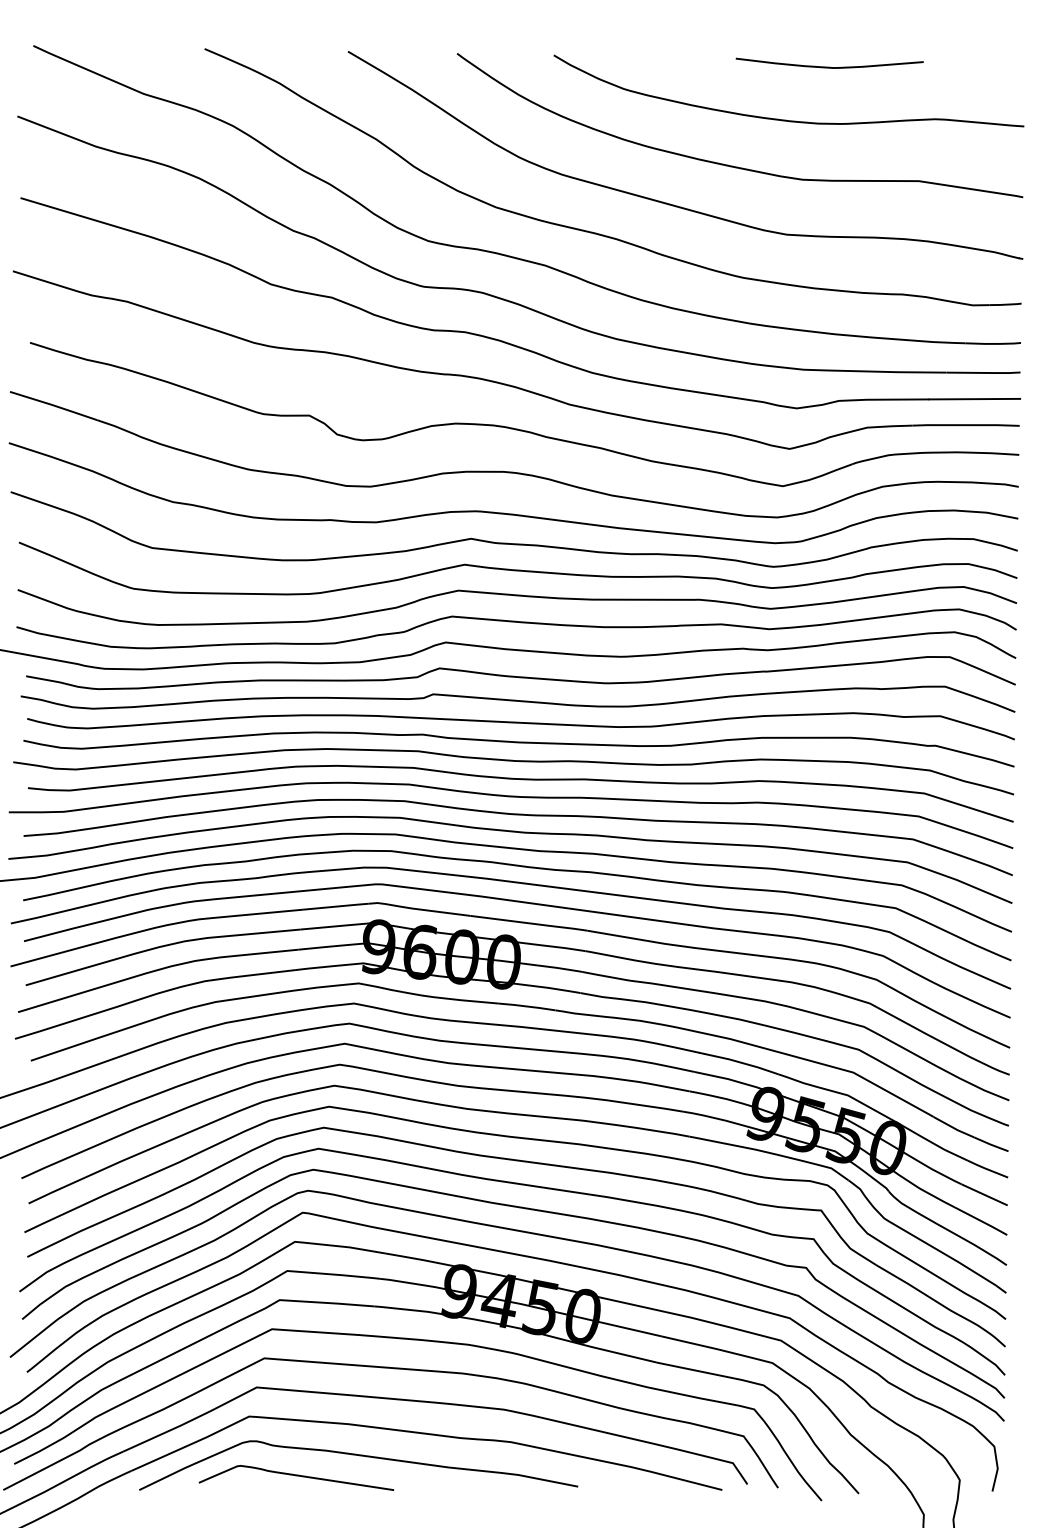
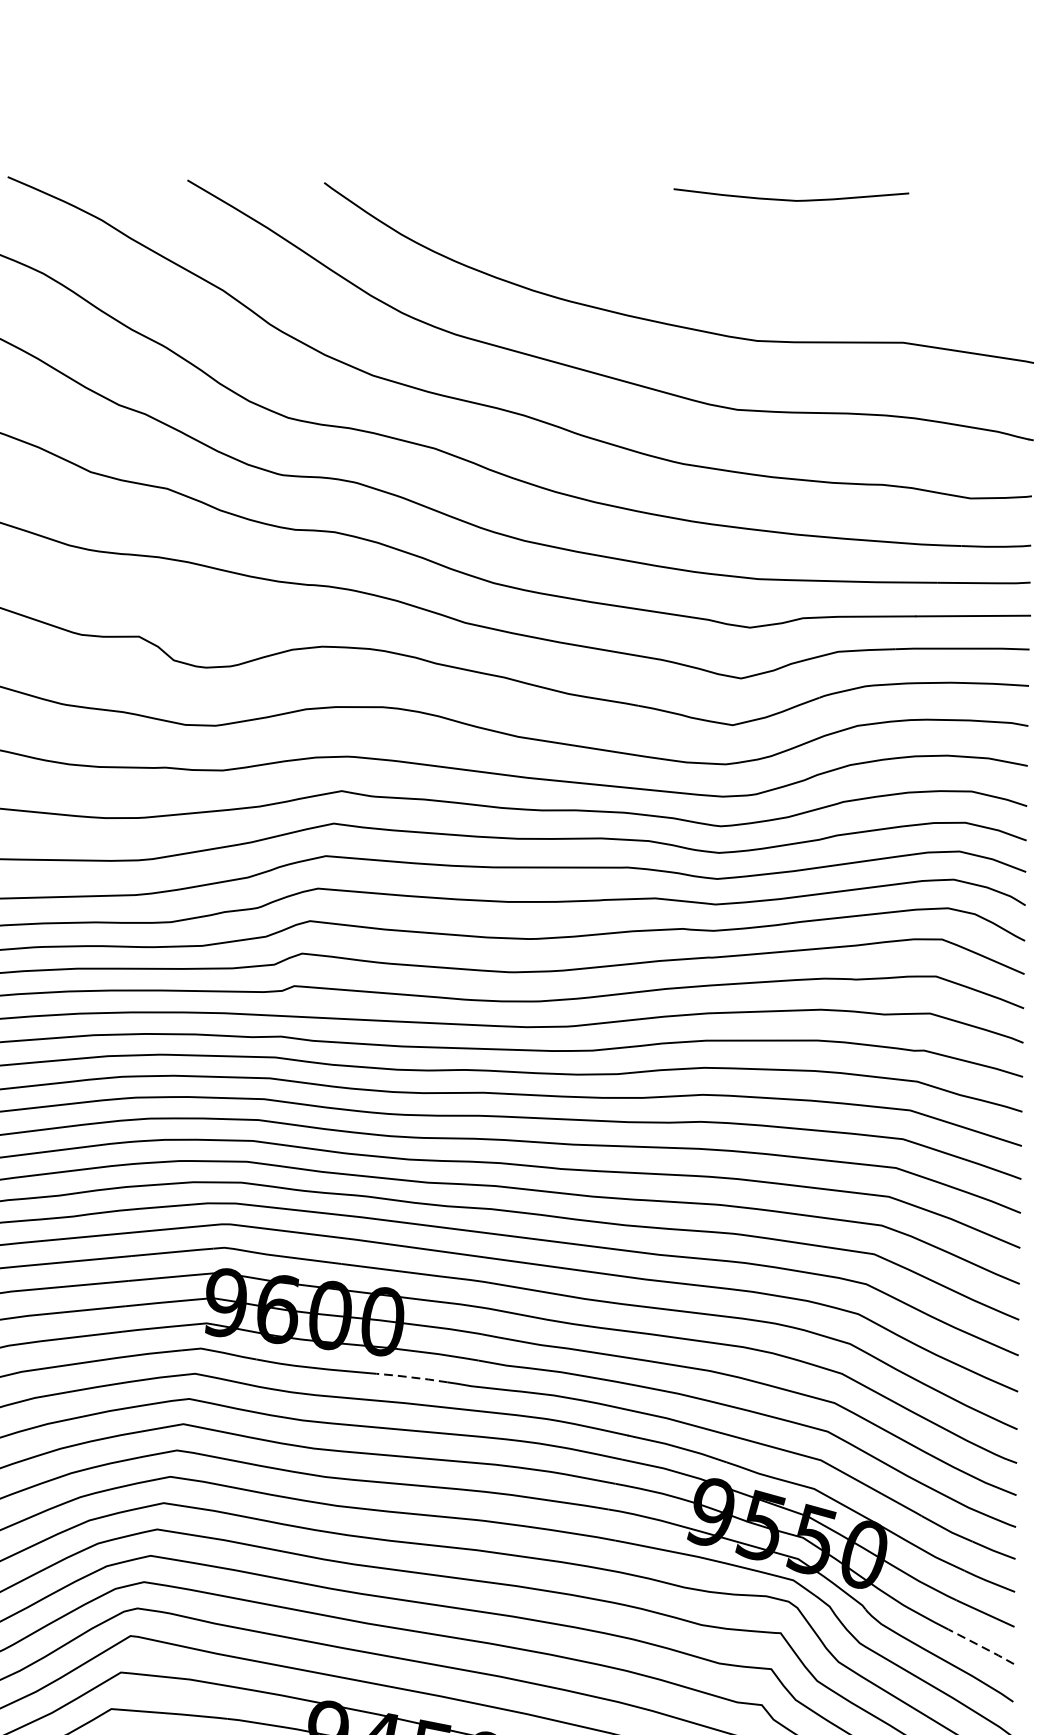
curve: (786, 119) -> (737, 265), removed
line: (527, 1006) -> (412, 1377), solid -> dashed
line: (982, 1221) -> (982, 1647), solid -> dashed

